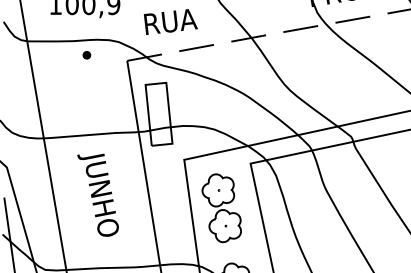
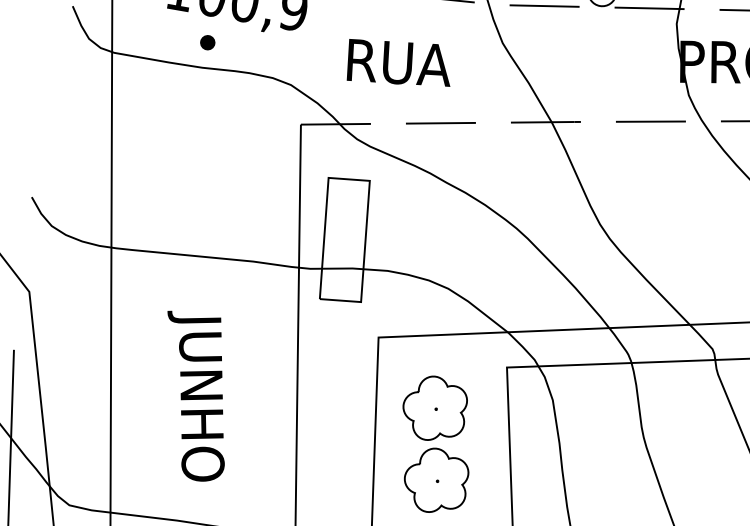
part: (86, 55) -> (206, 43), moved
text: (97, 194) -> (193, 395), moved

